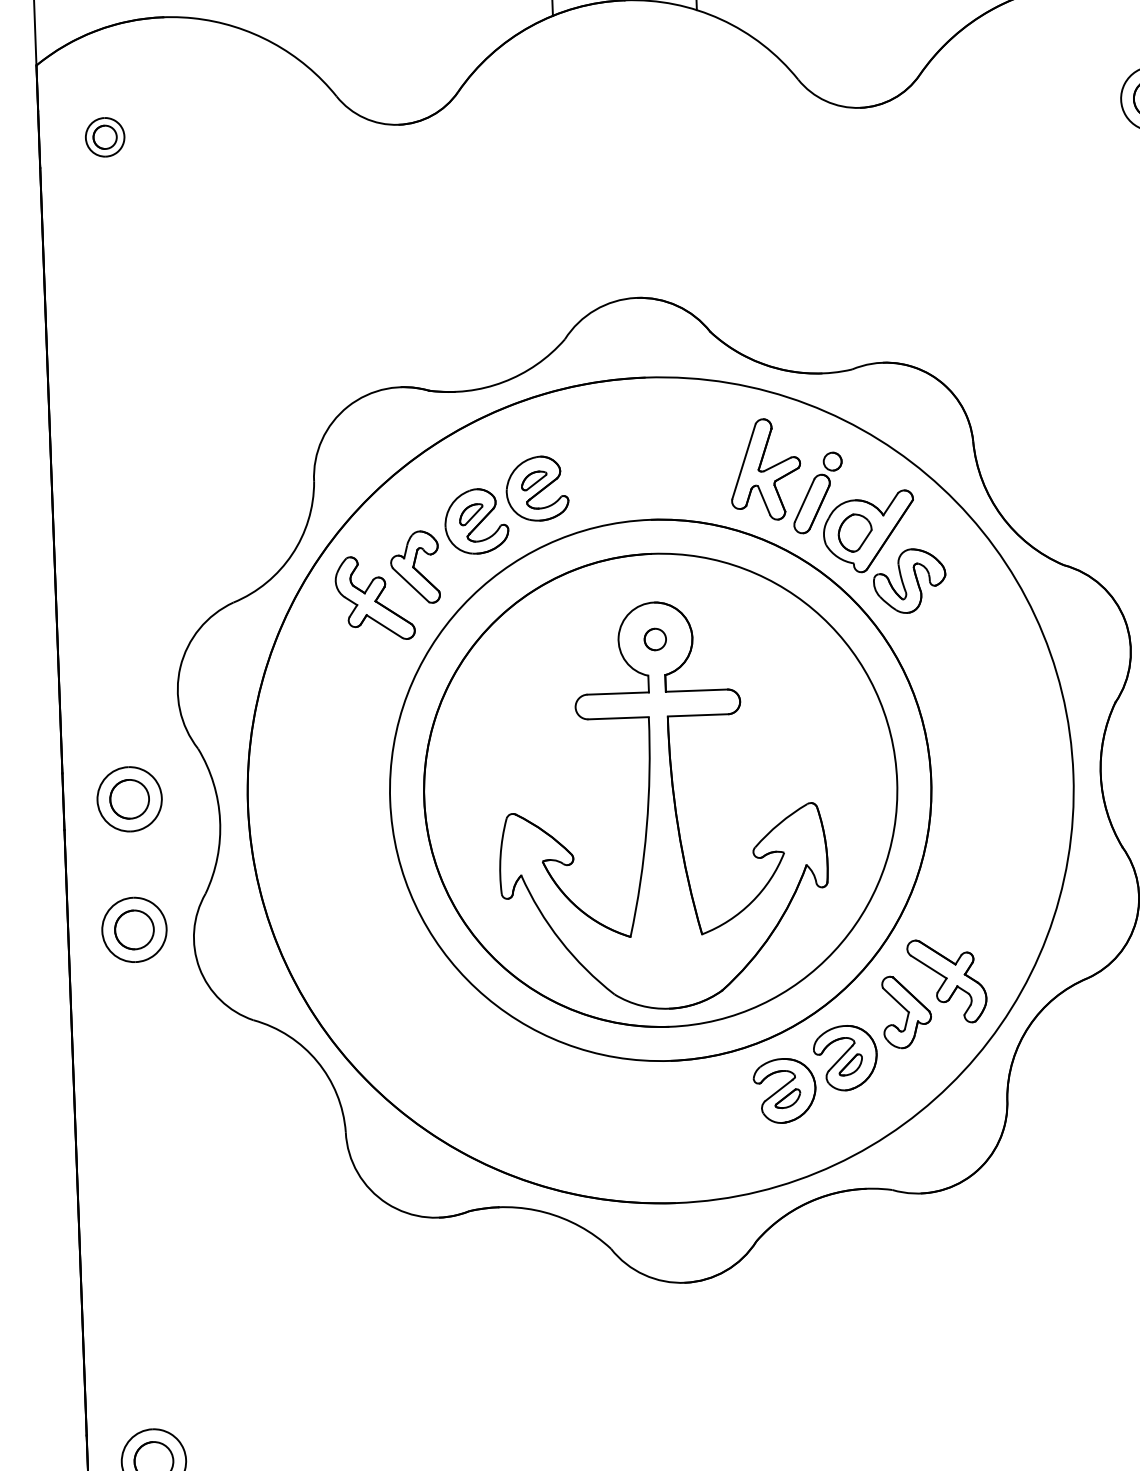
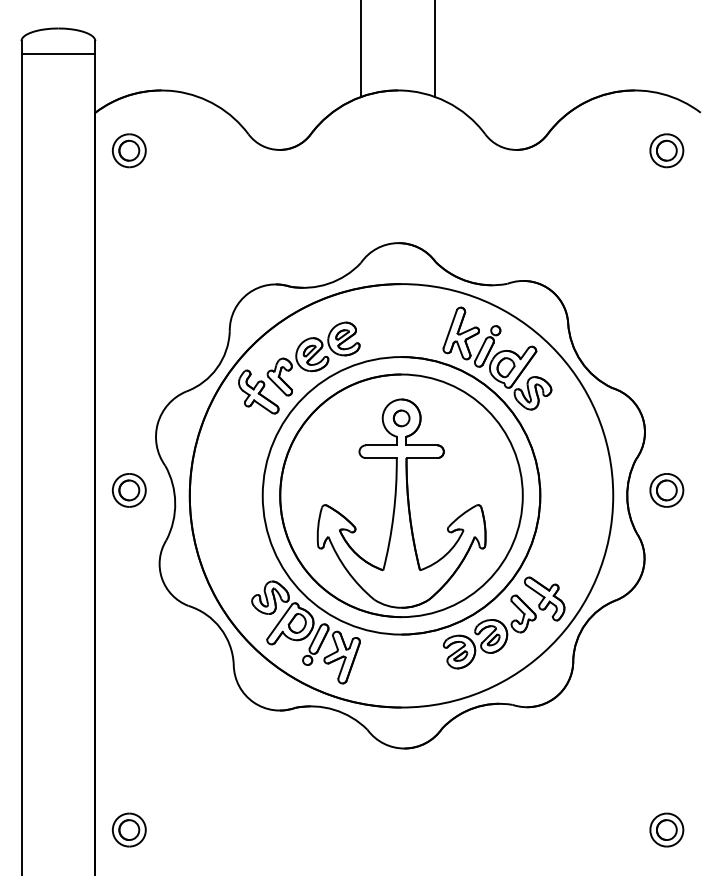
part: (103, 136) -> (128, 150), size x1.67
part: (655, 639) -> (401, 418), size x1.43
part: (132, 930) -> (128, 557), removed
part: (483, 1063) -> (305, 632), added

